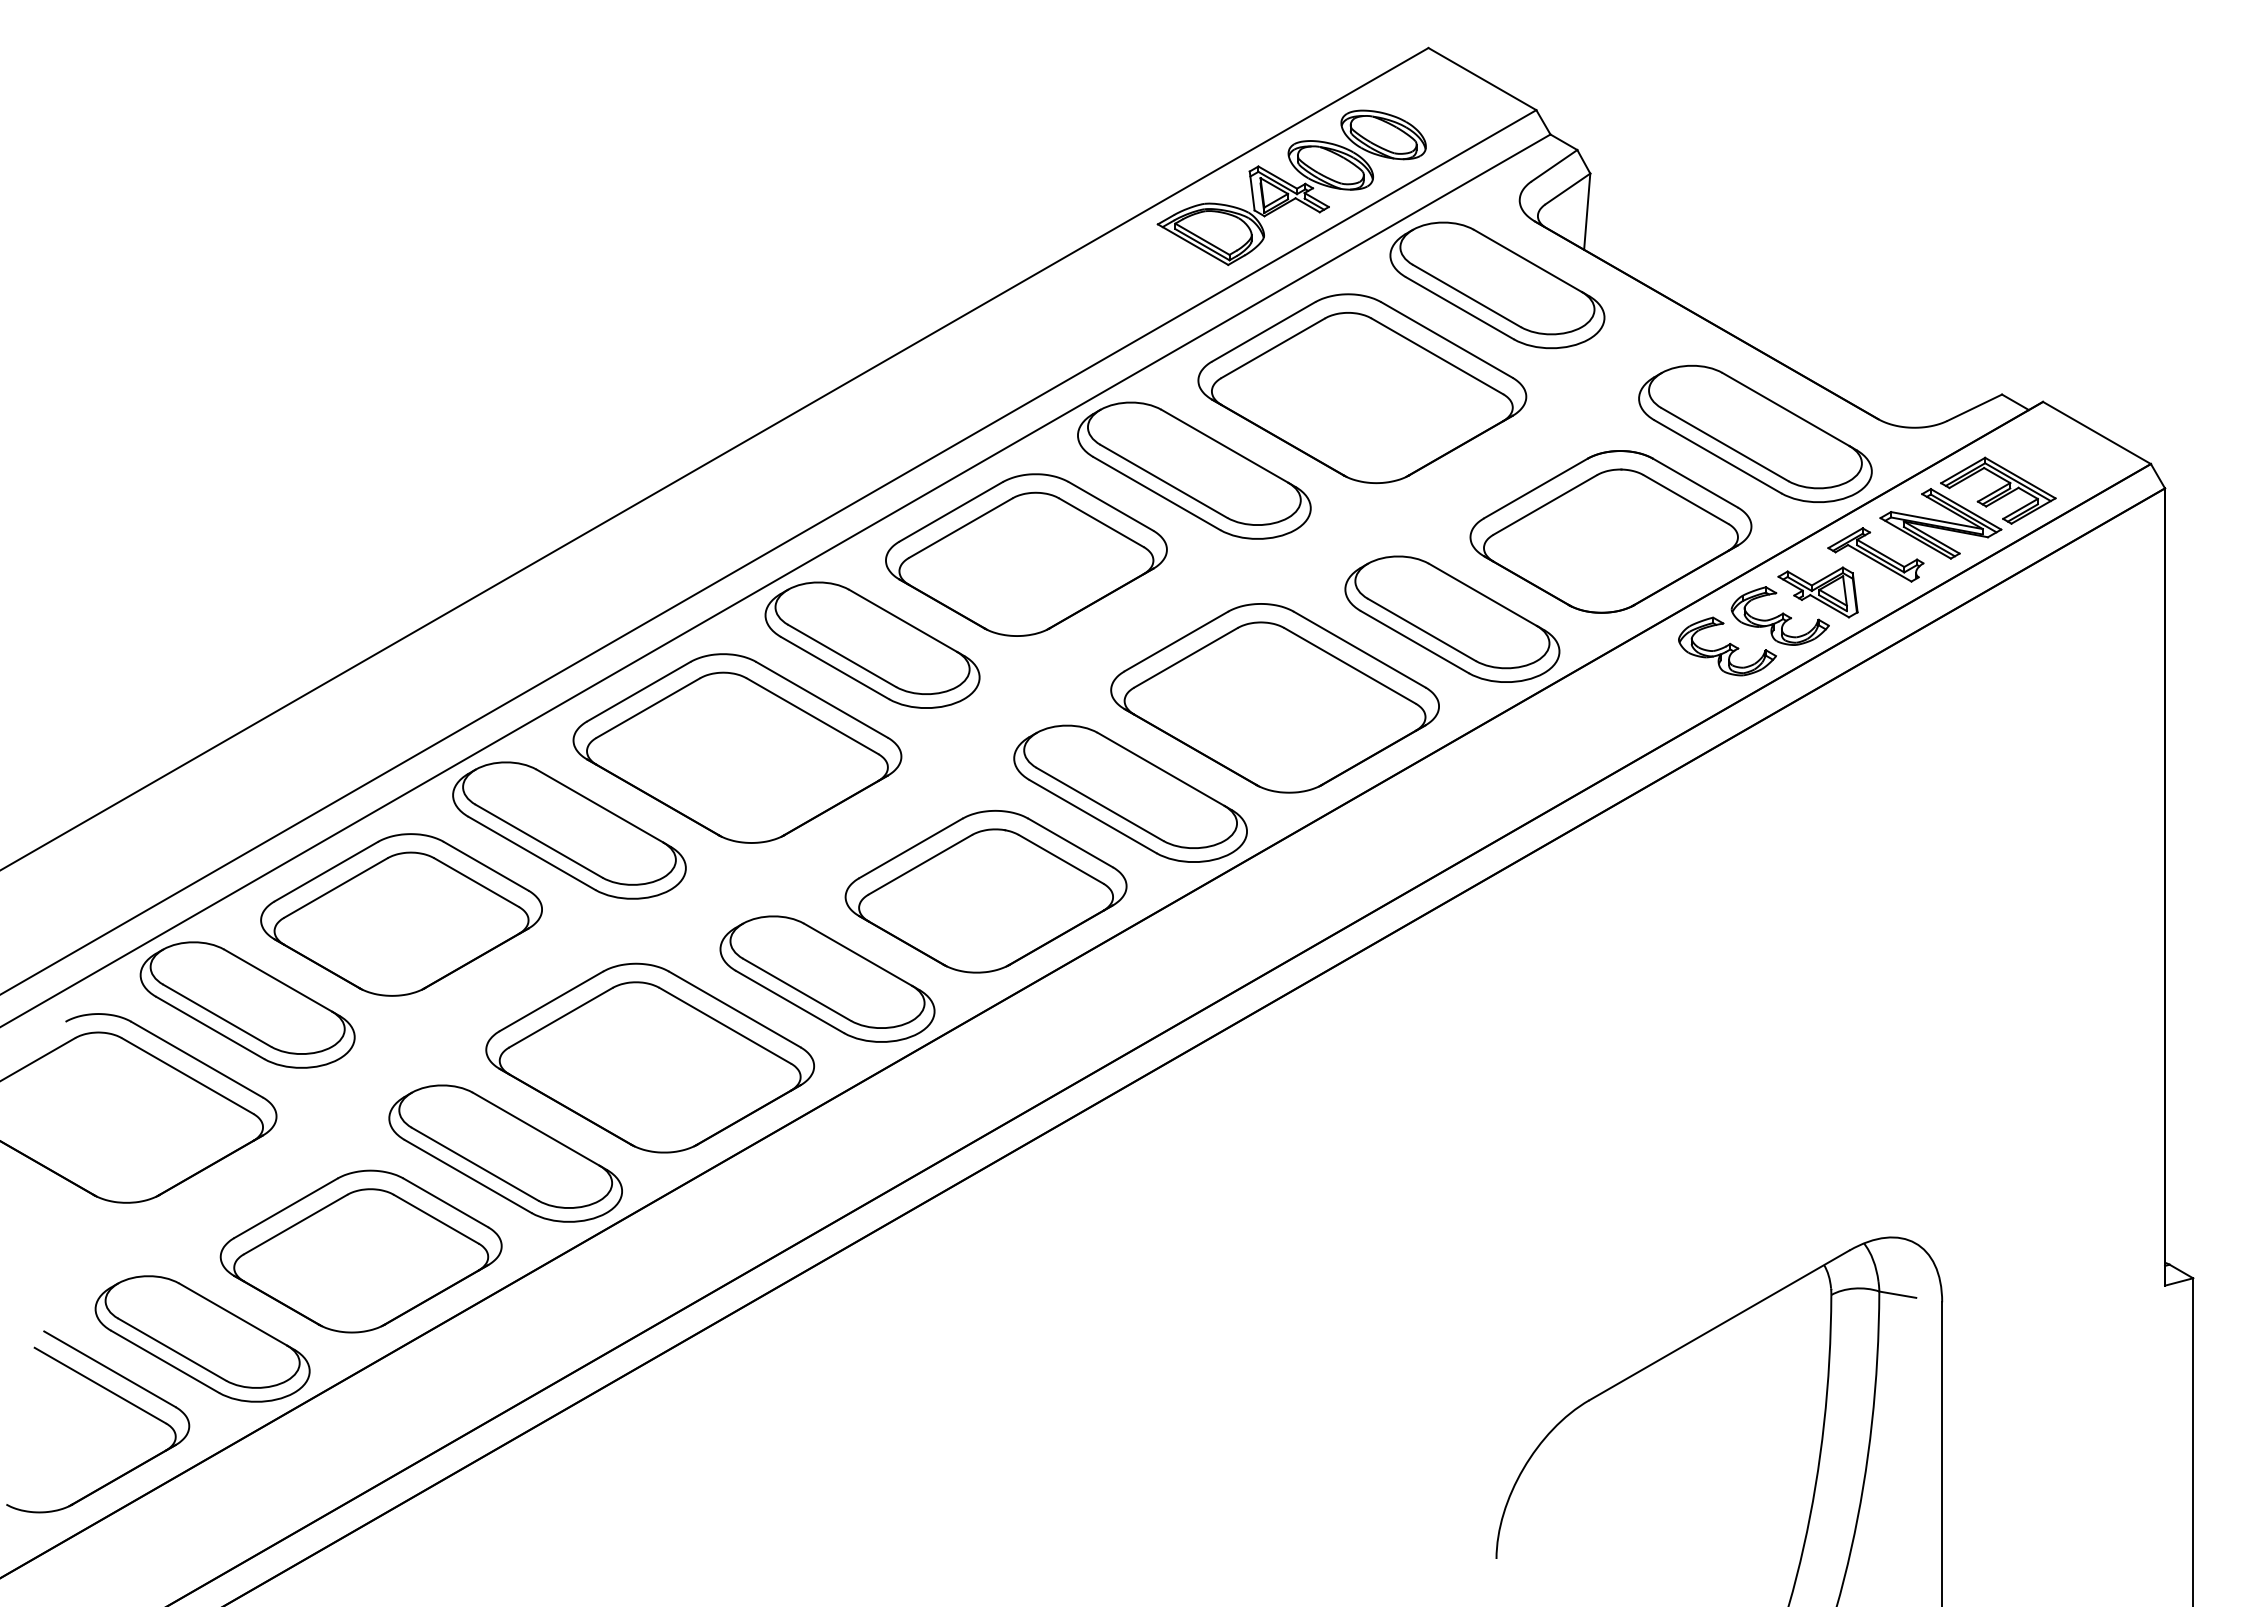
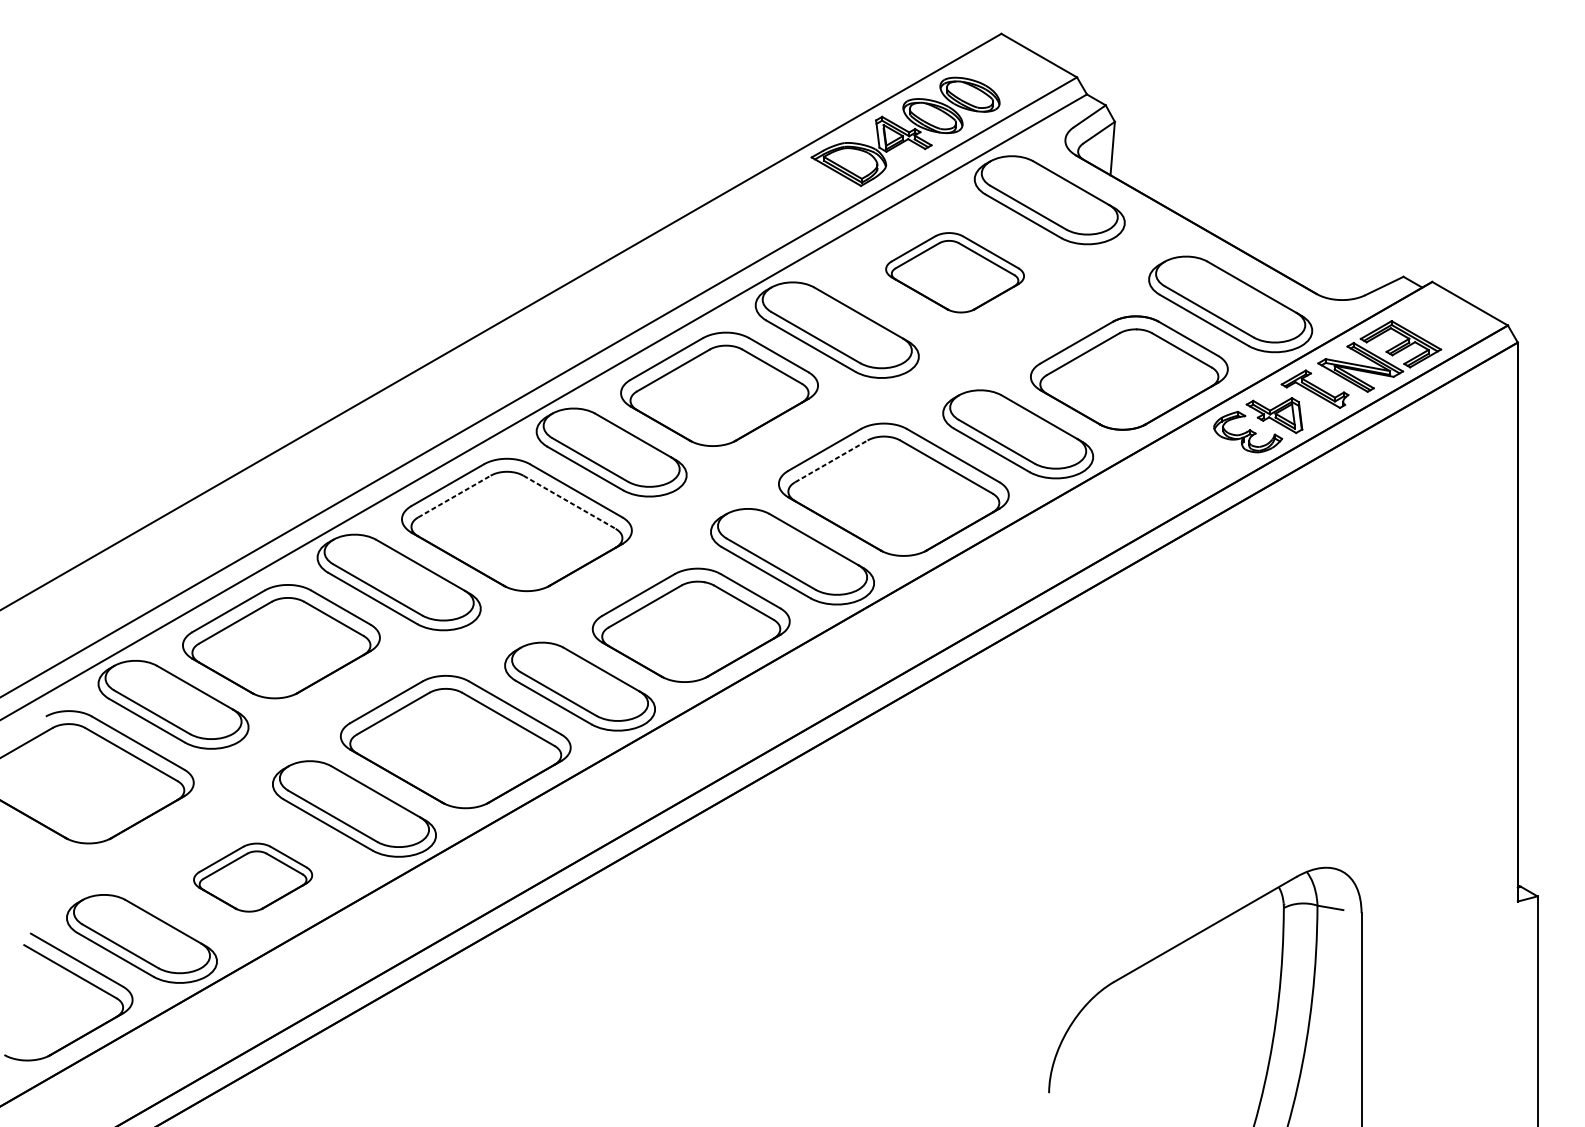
part: (1362, 388) -> (955, 272), size x0.6
part: (1727, 646) -> (1211, 453), removed
line: (1185, 657) -> (831, 461), solid -> dashed
line: (648, 708) -> (454, 496), solid -> dashed
line: (812, 716) -> (569, 502), solid -> dashed
part: (360, 1251) -> (252, 877), size x0.6

